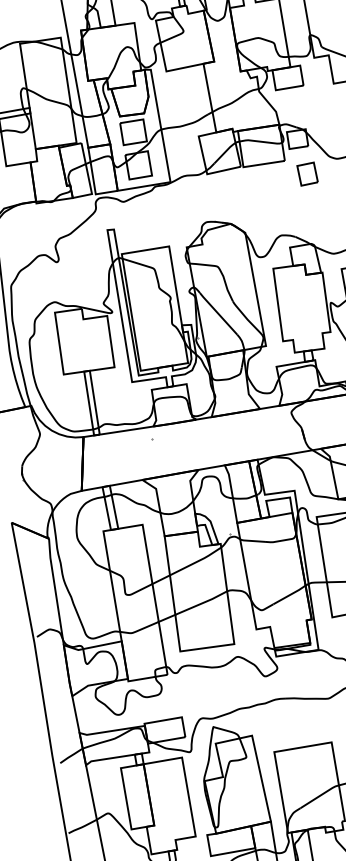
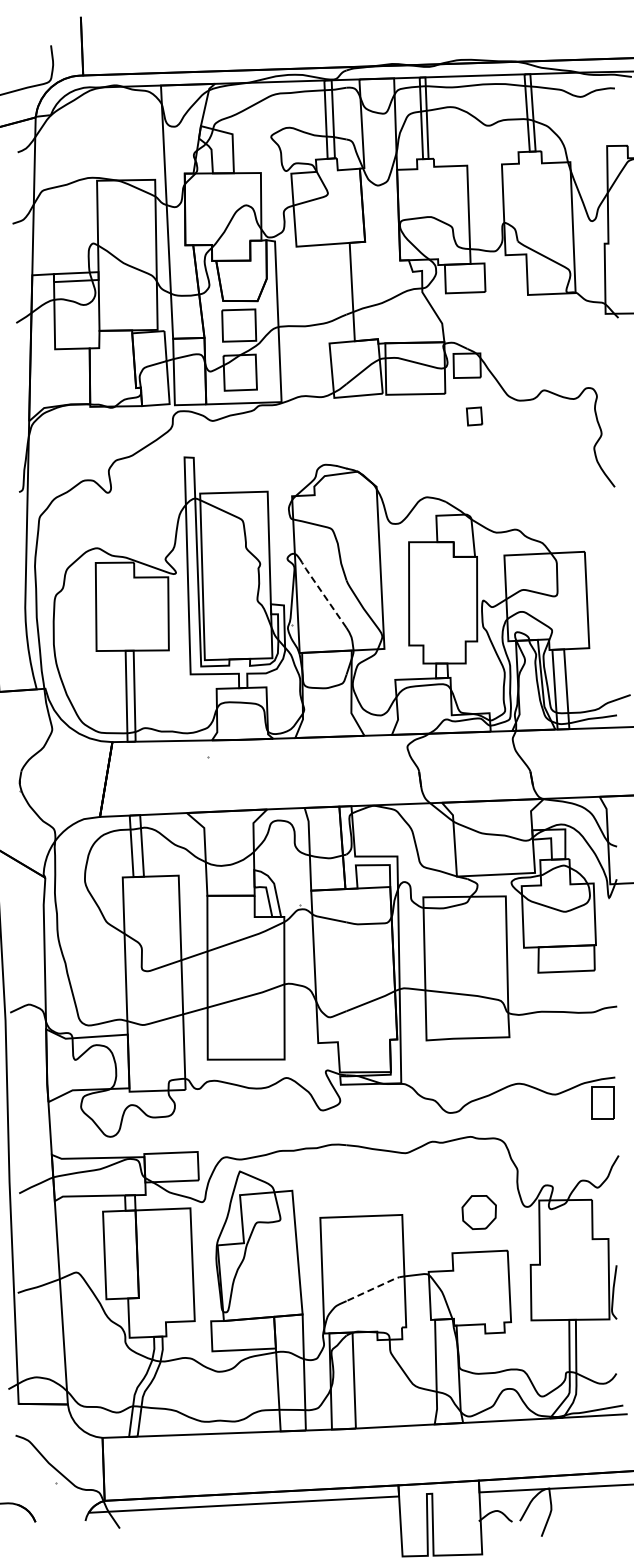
part: (307, 174) -> (474, 416), size x0.6
line: (218, 313) -> (323, 594), solid -> dashed
line: (320, 795) -> (376, 1287), solid -> dashed

